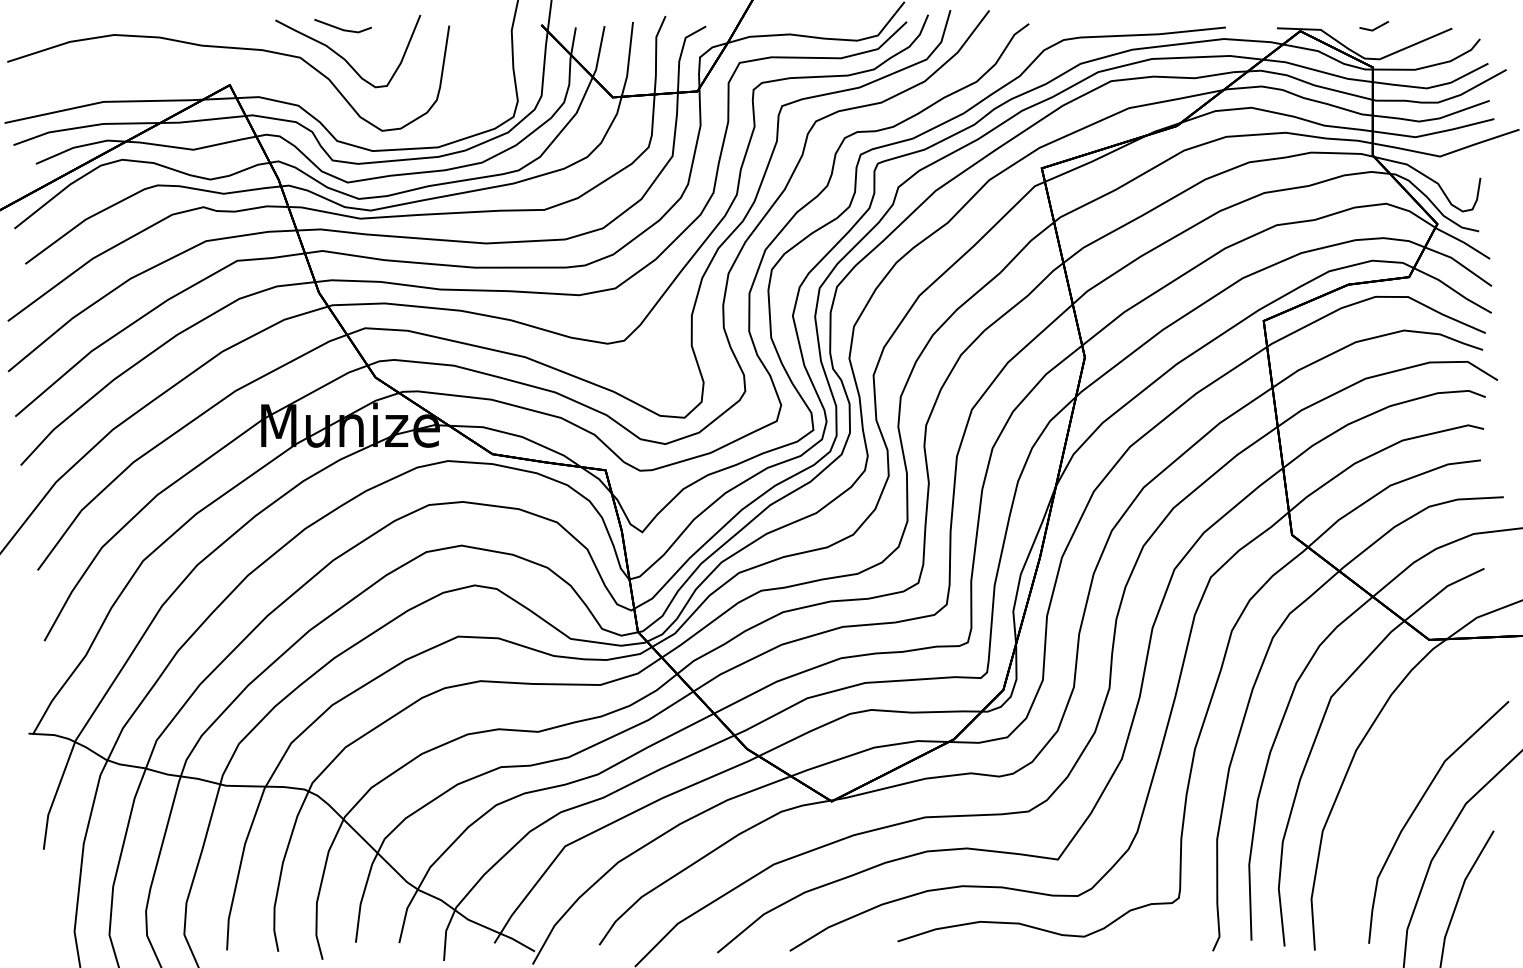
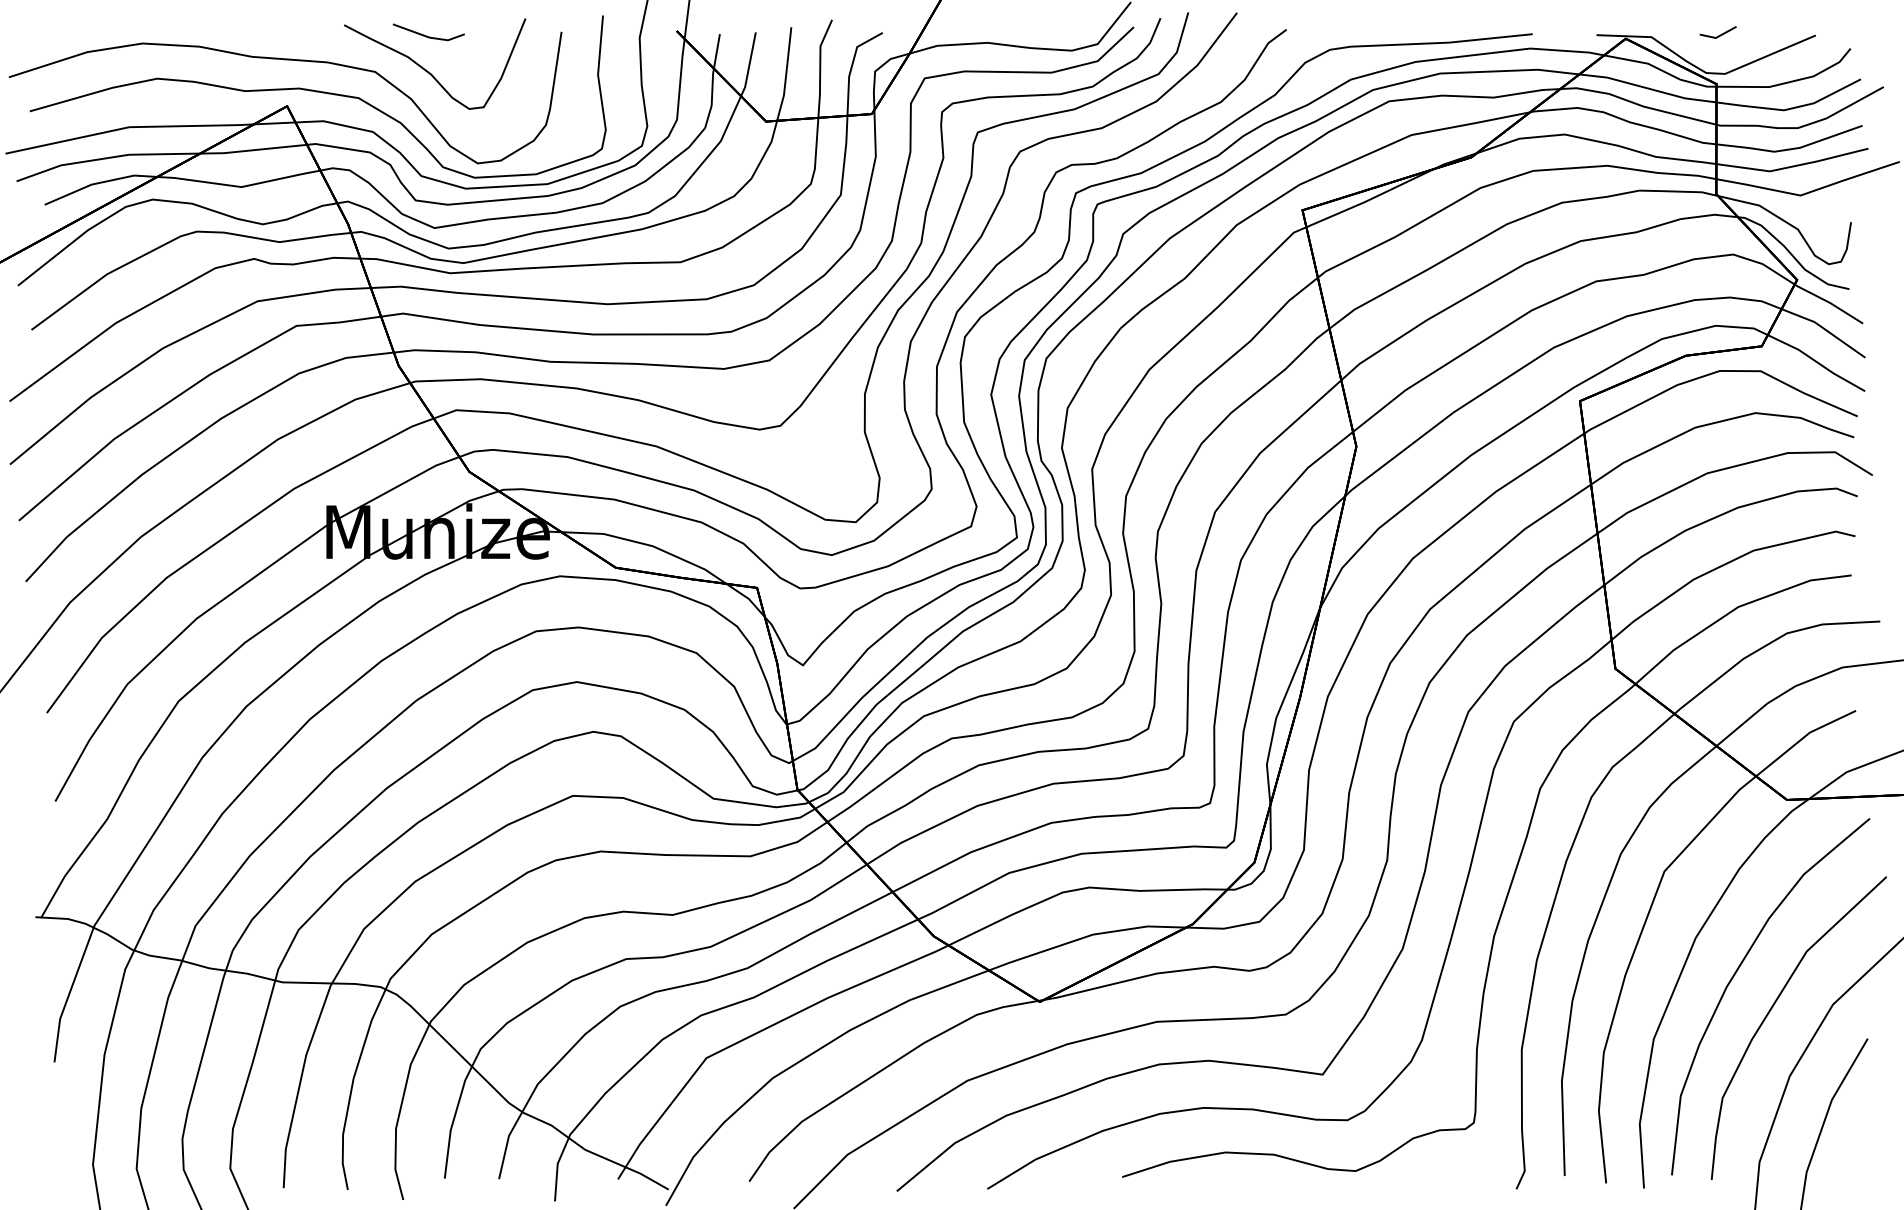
part: (254, 77) -> (317, 96), added
curve: (1388, 778) -> (1736, 973), added

